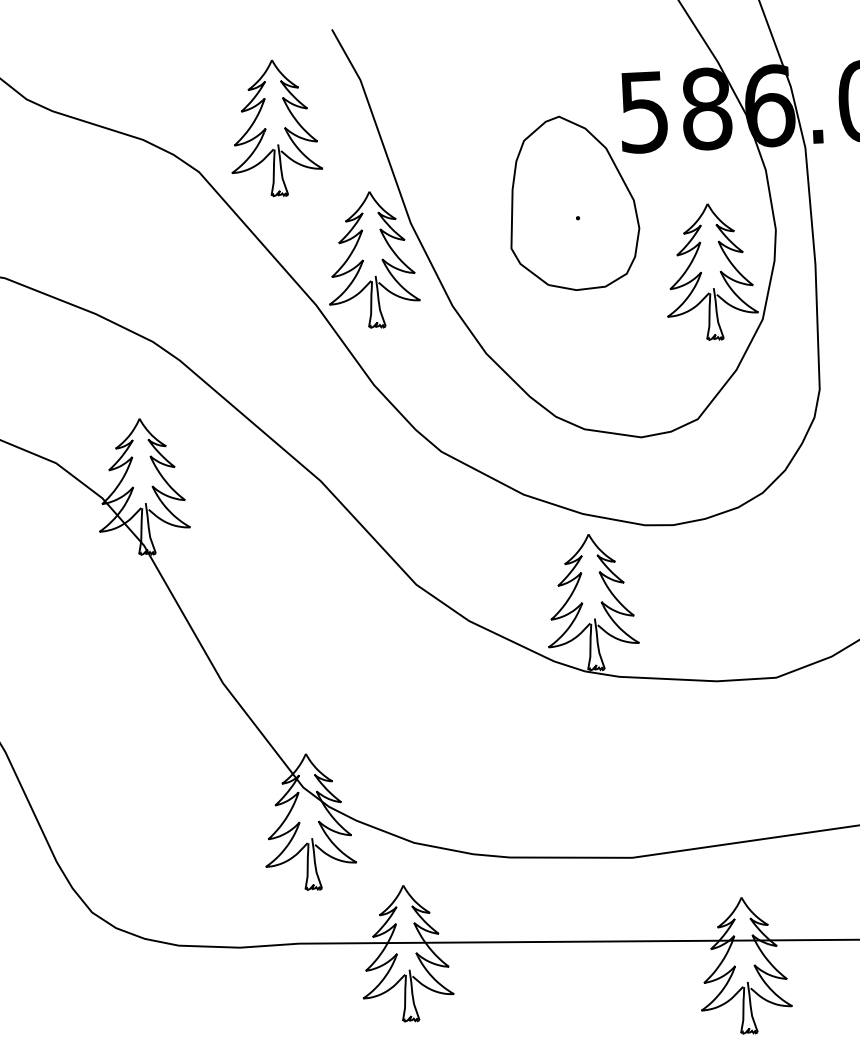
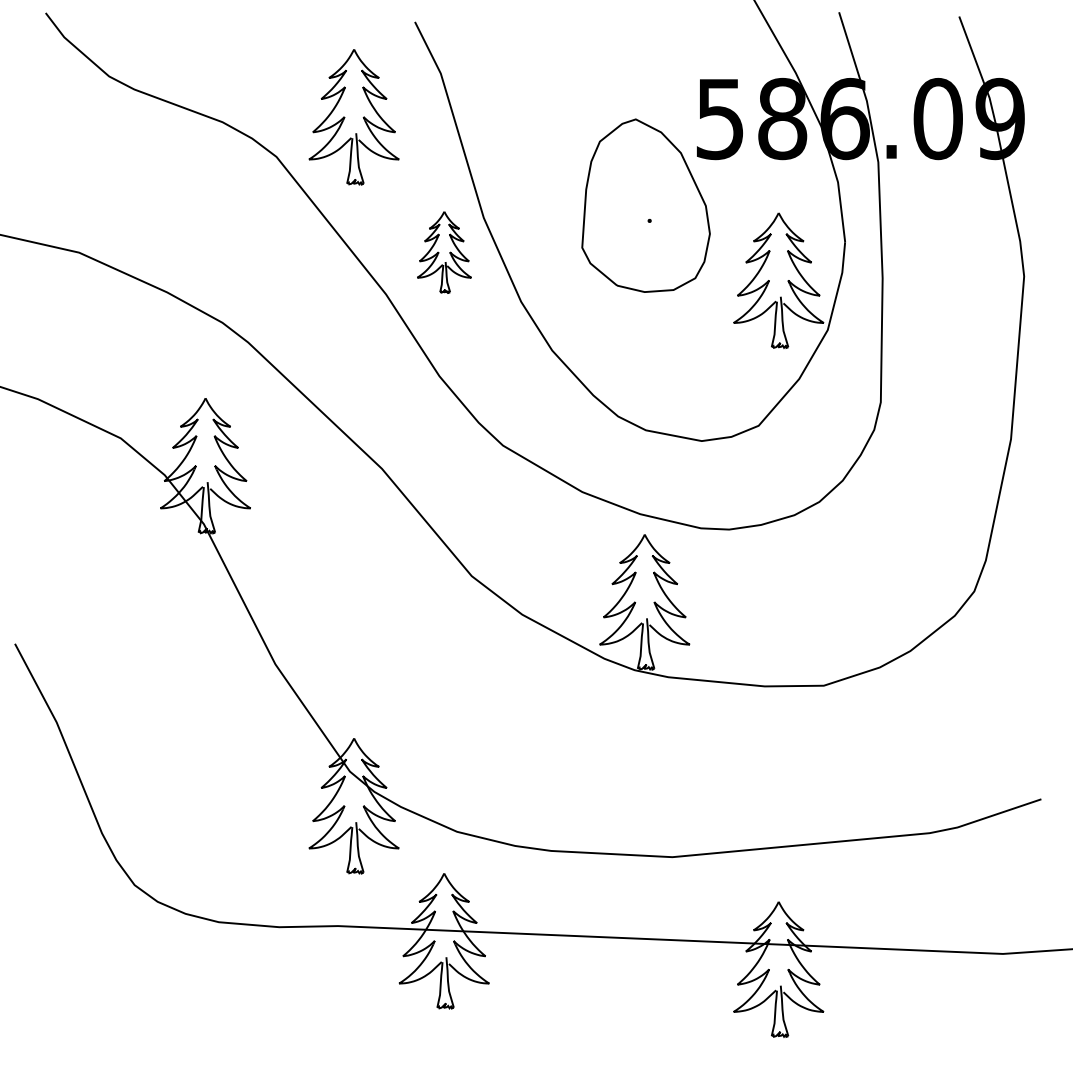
part: (372, 260) -> (444, 252), size x0.6

